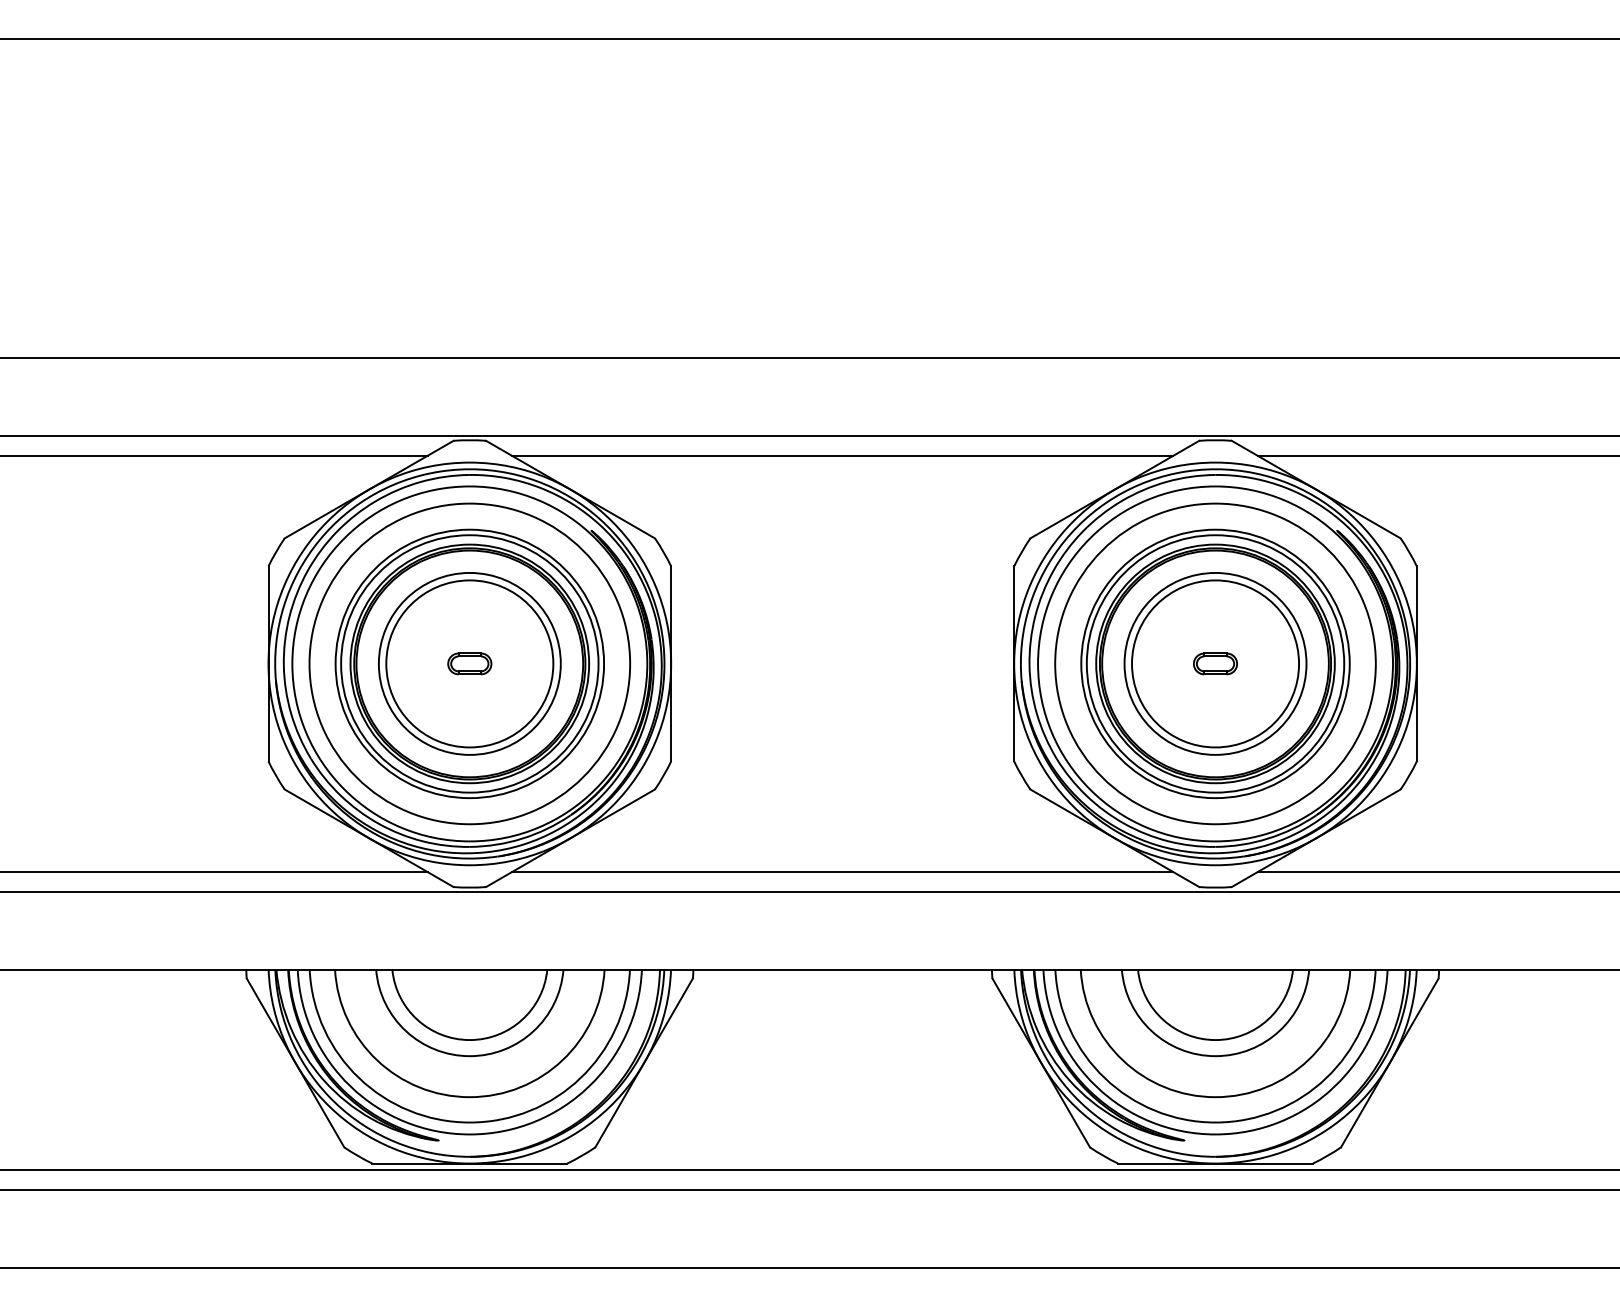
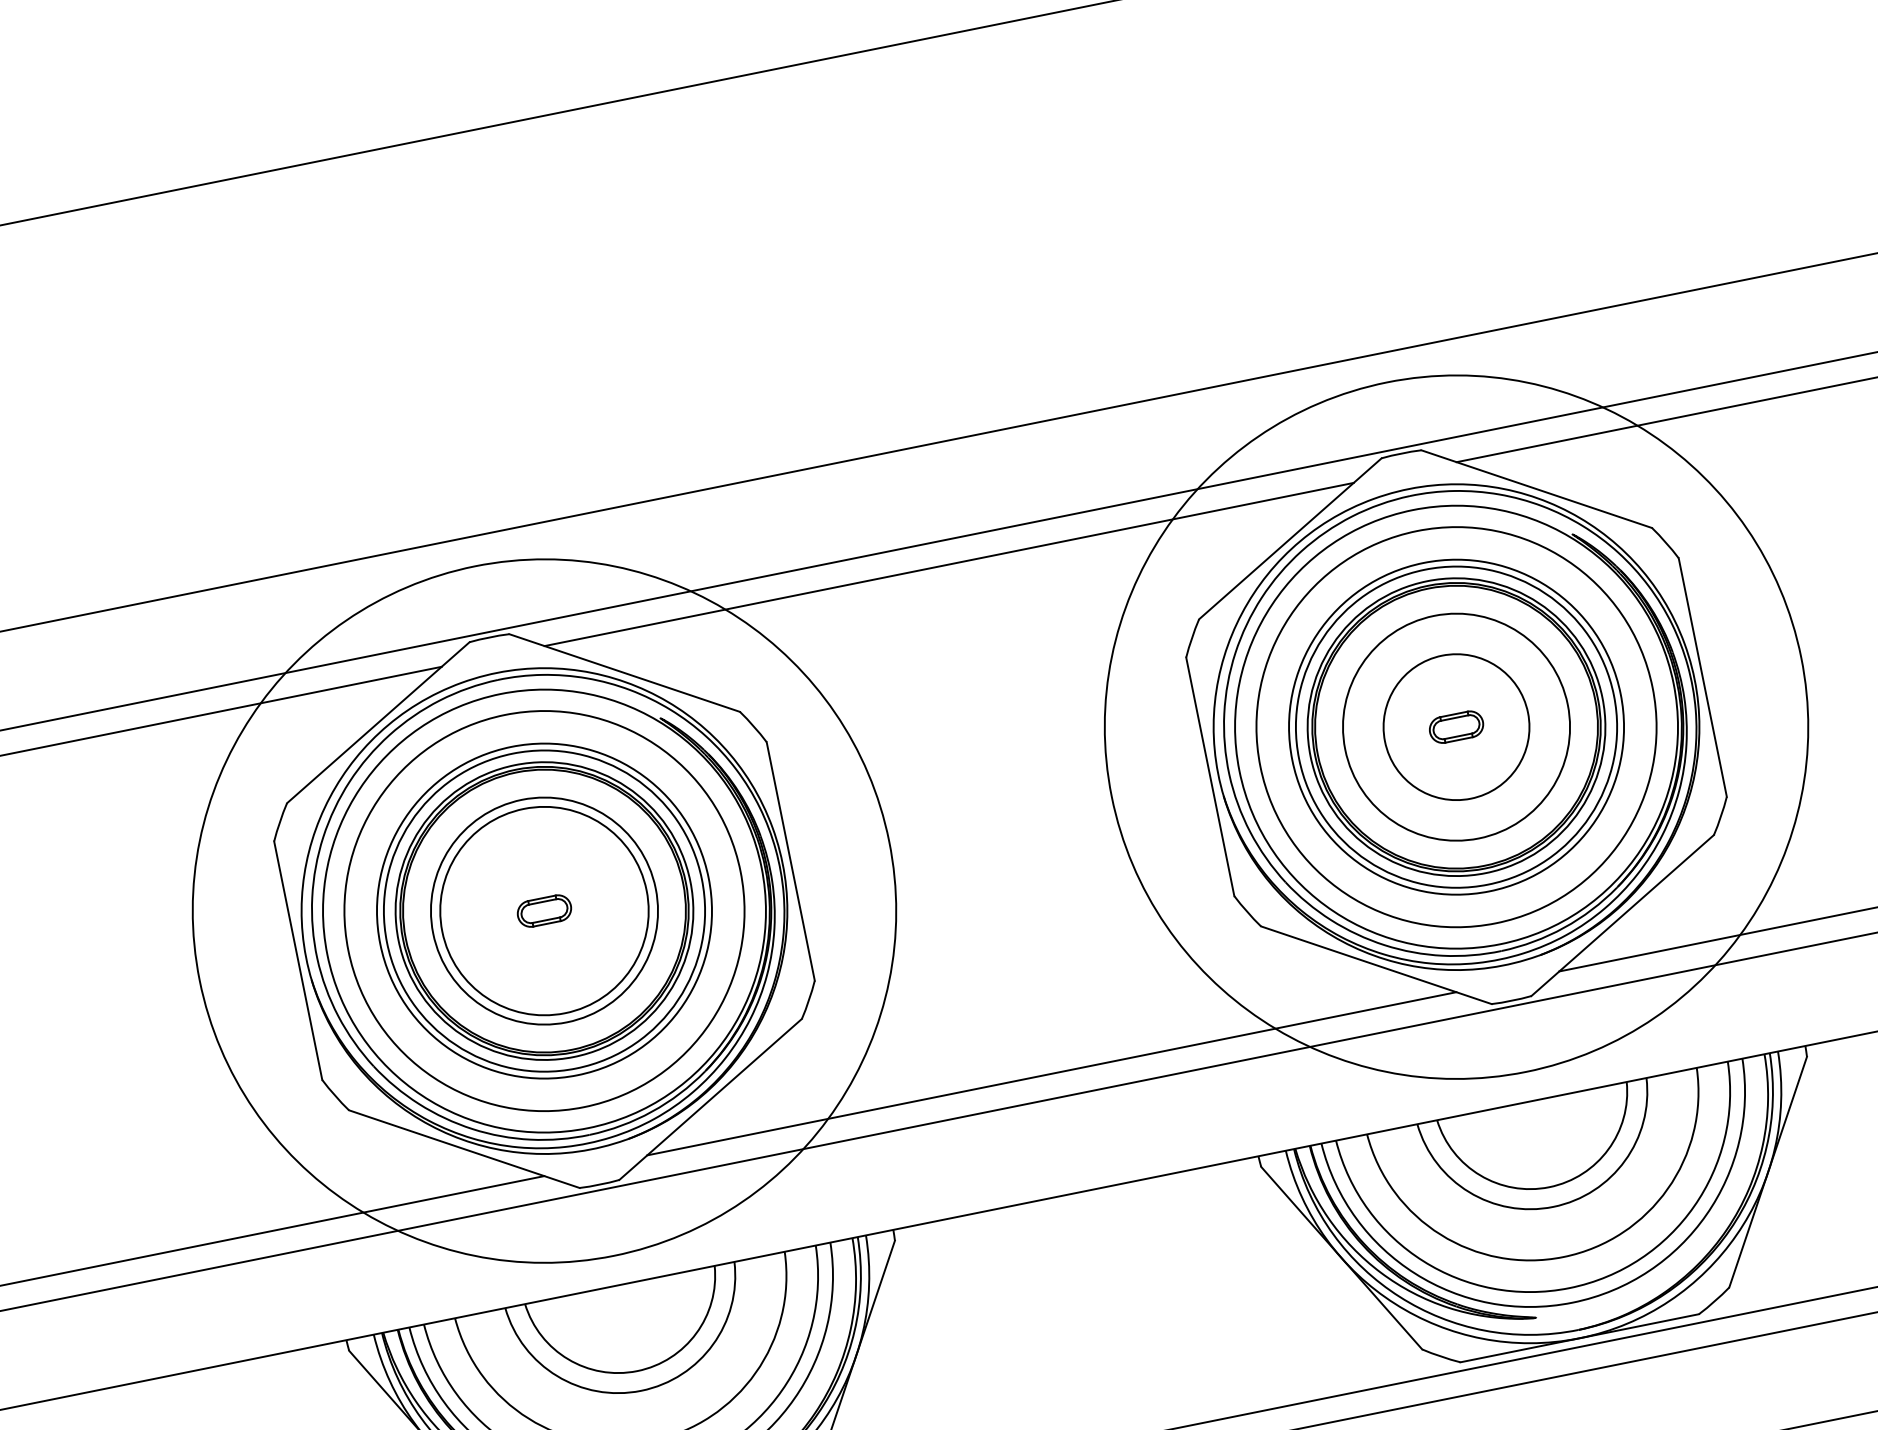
circle: (469, 663) -> (543, 910), size x1.4
circle: (1215, 663) -> (1456, 726), size x0.7
circle: (1215, 663) -> (1456, 726), size x1.4

